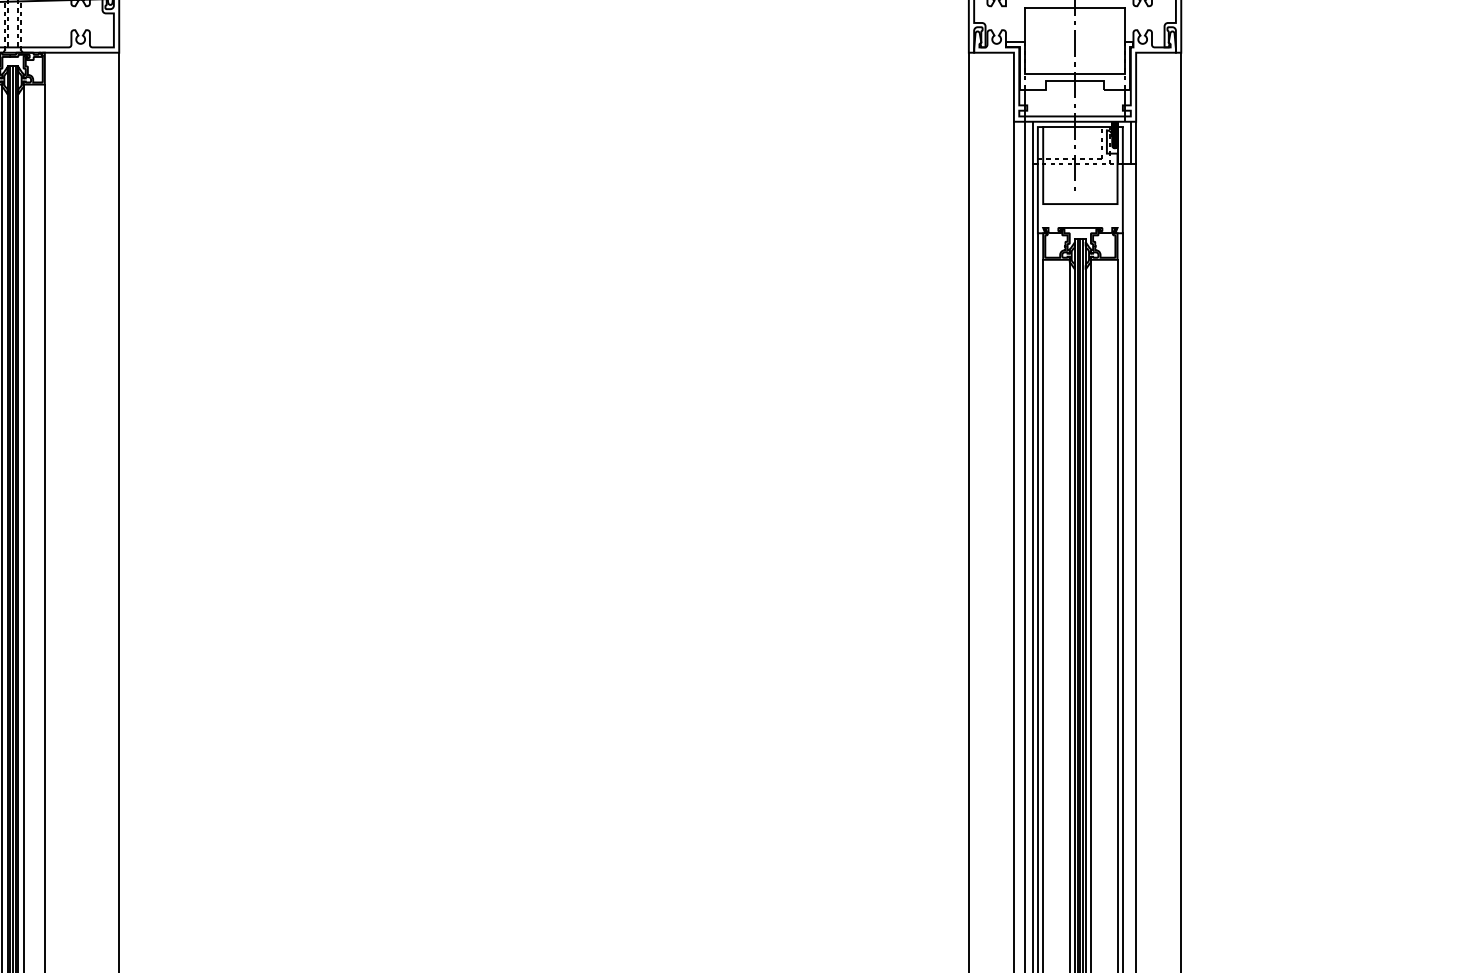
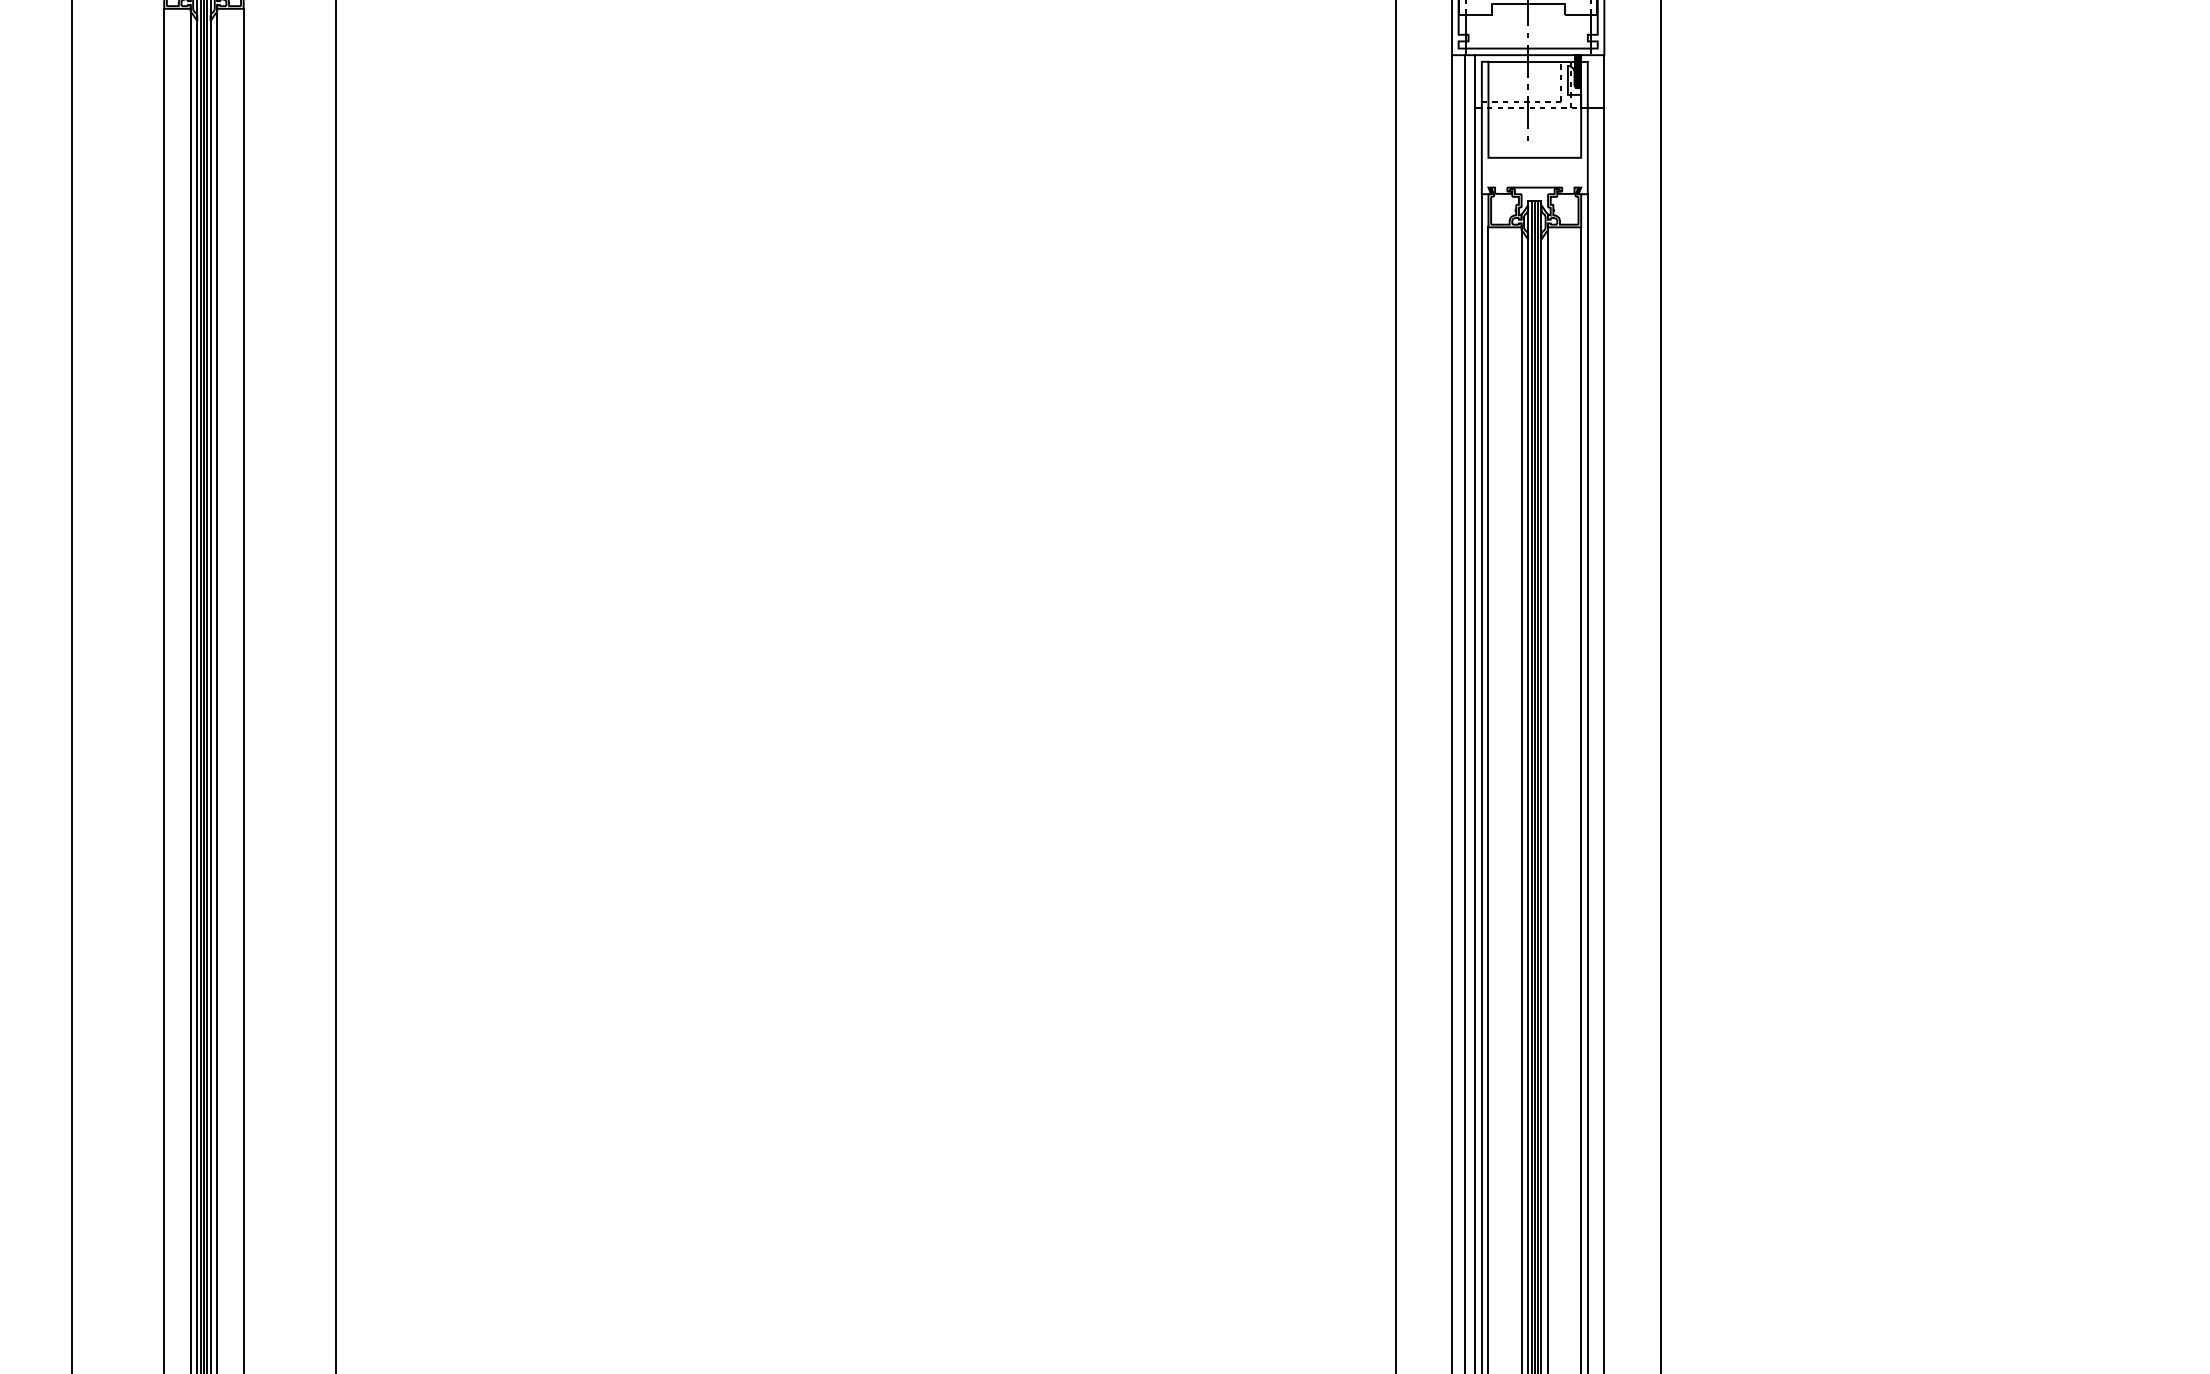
line: (1130, 142) -> (1597, 81), removed

